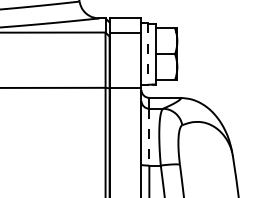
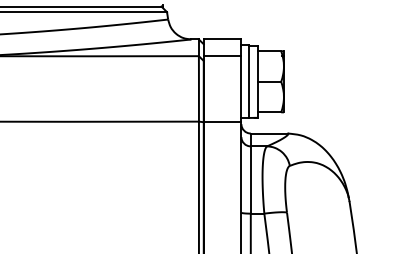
line: (147, 54) -> (248, 82), dashed -> solid
line: (149, 137) -> (250, 180), dashed -> solid

